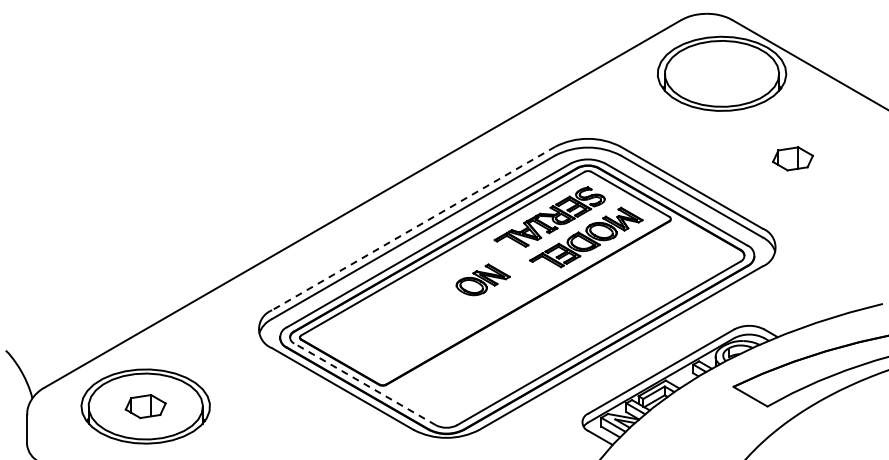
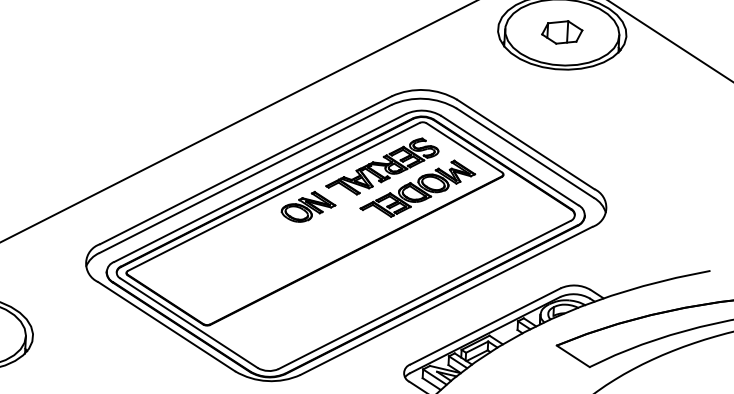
part: (793, 158) -> (562, 32), moved
line: (413, 228) -> (245, 170), dashed -> solid
part: (482, 279) -> (307, 206), moved
line: (365, 384) -> (189, 323), dashed -> solid

